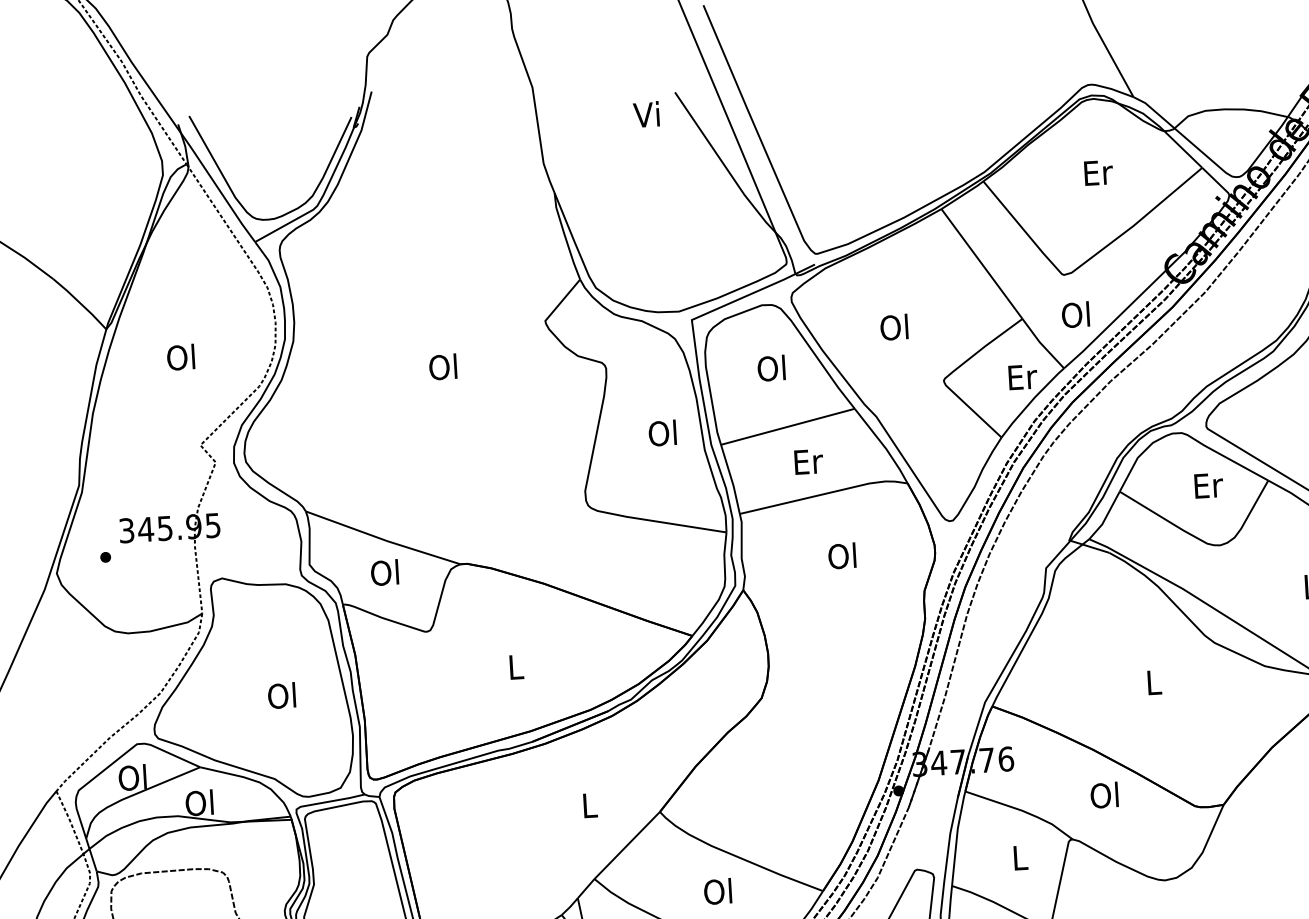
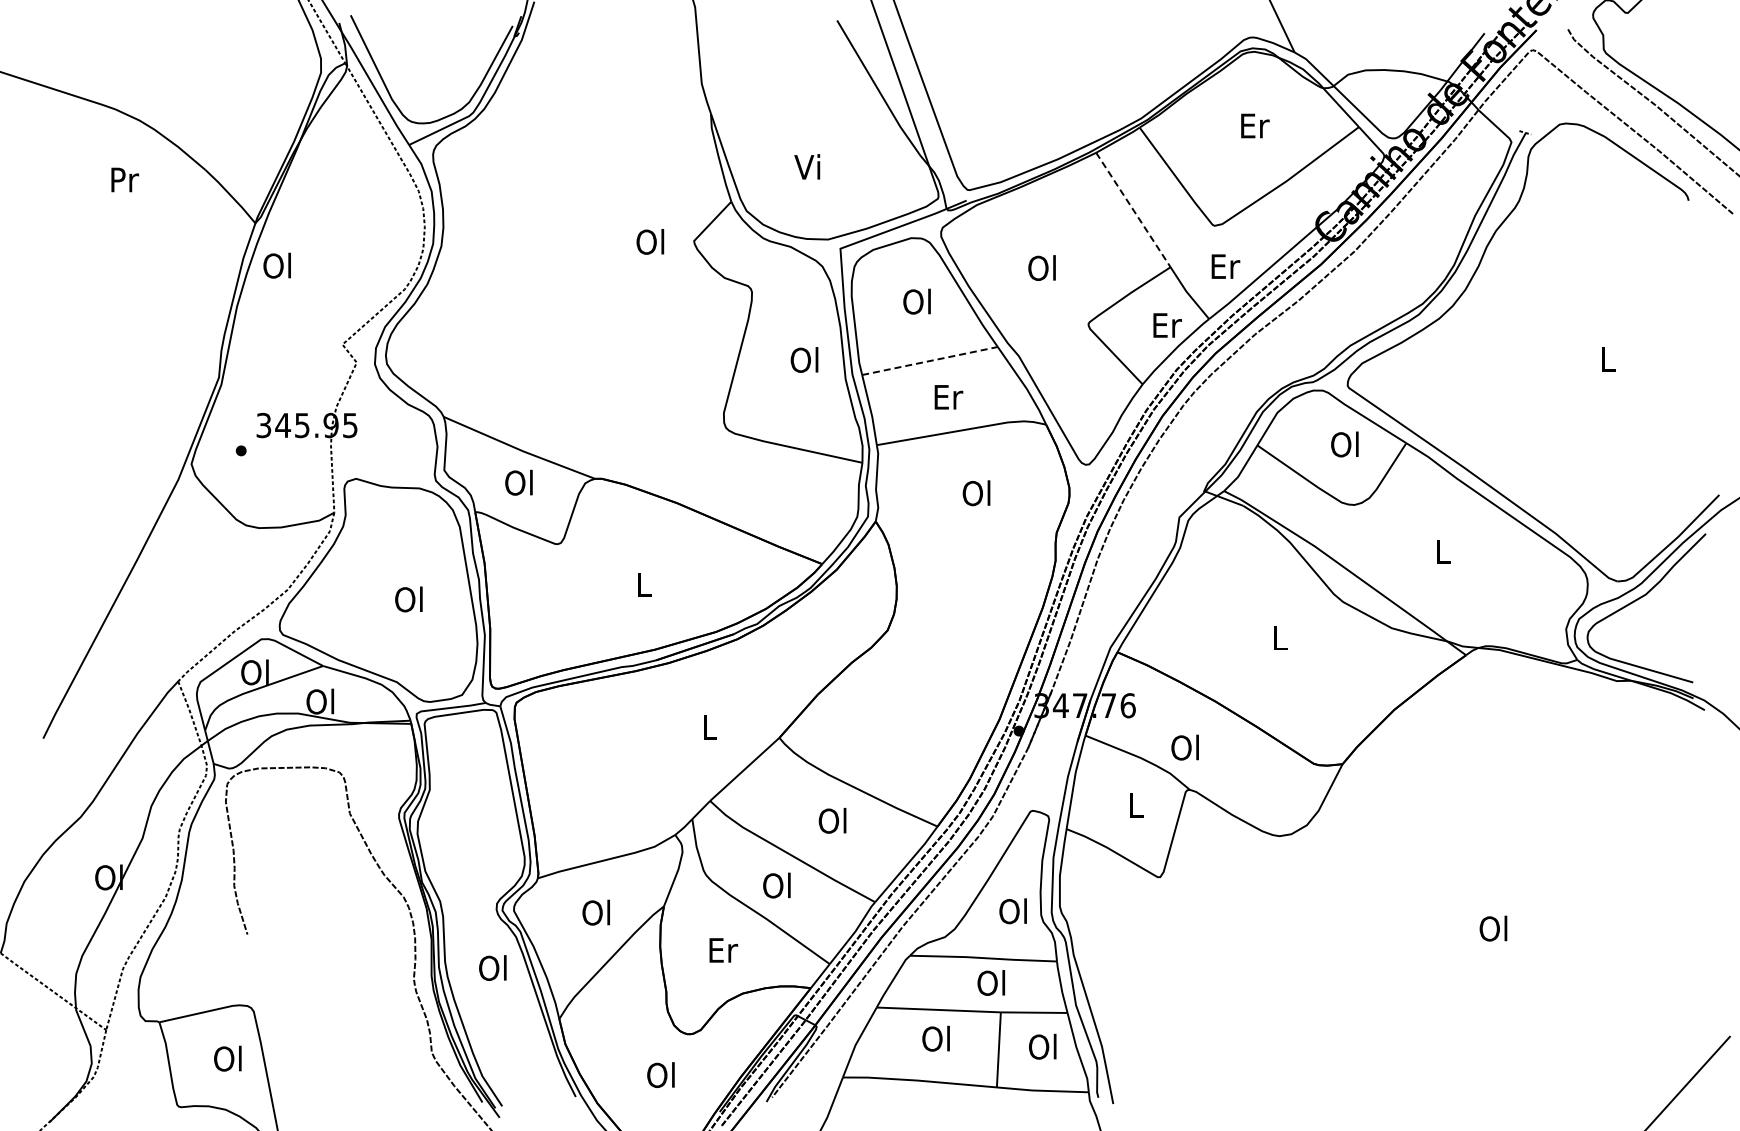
text: (646, 114) -> (807, 166), moved
line: (982, 264) -> (1133, 210), solid -> dashed
text: (1077, 314) -> (1225, 266), Ol -> Er
text: (180, 357) -> (276, 265), moved
text: (443, 366) -> (650, 241), moved
line: (788, 426) -> (930, 360), solid -> dashed
text: (1208, 485) -> (1346, 444), Er -> Ol
text: (1103, 795) -> (1184, 747), moved

